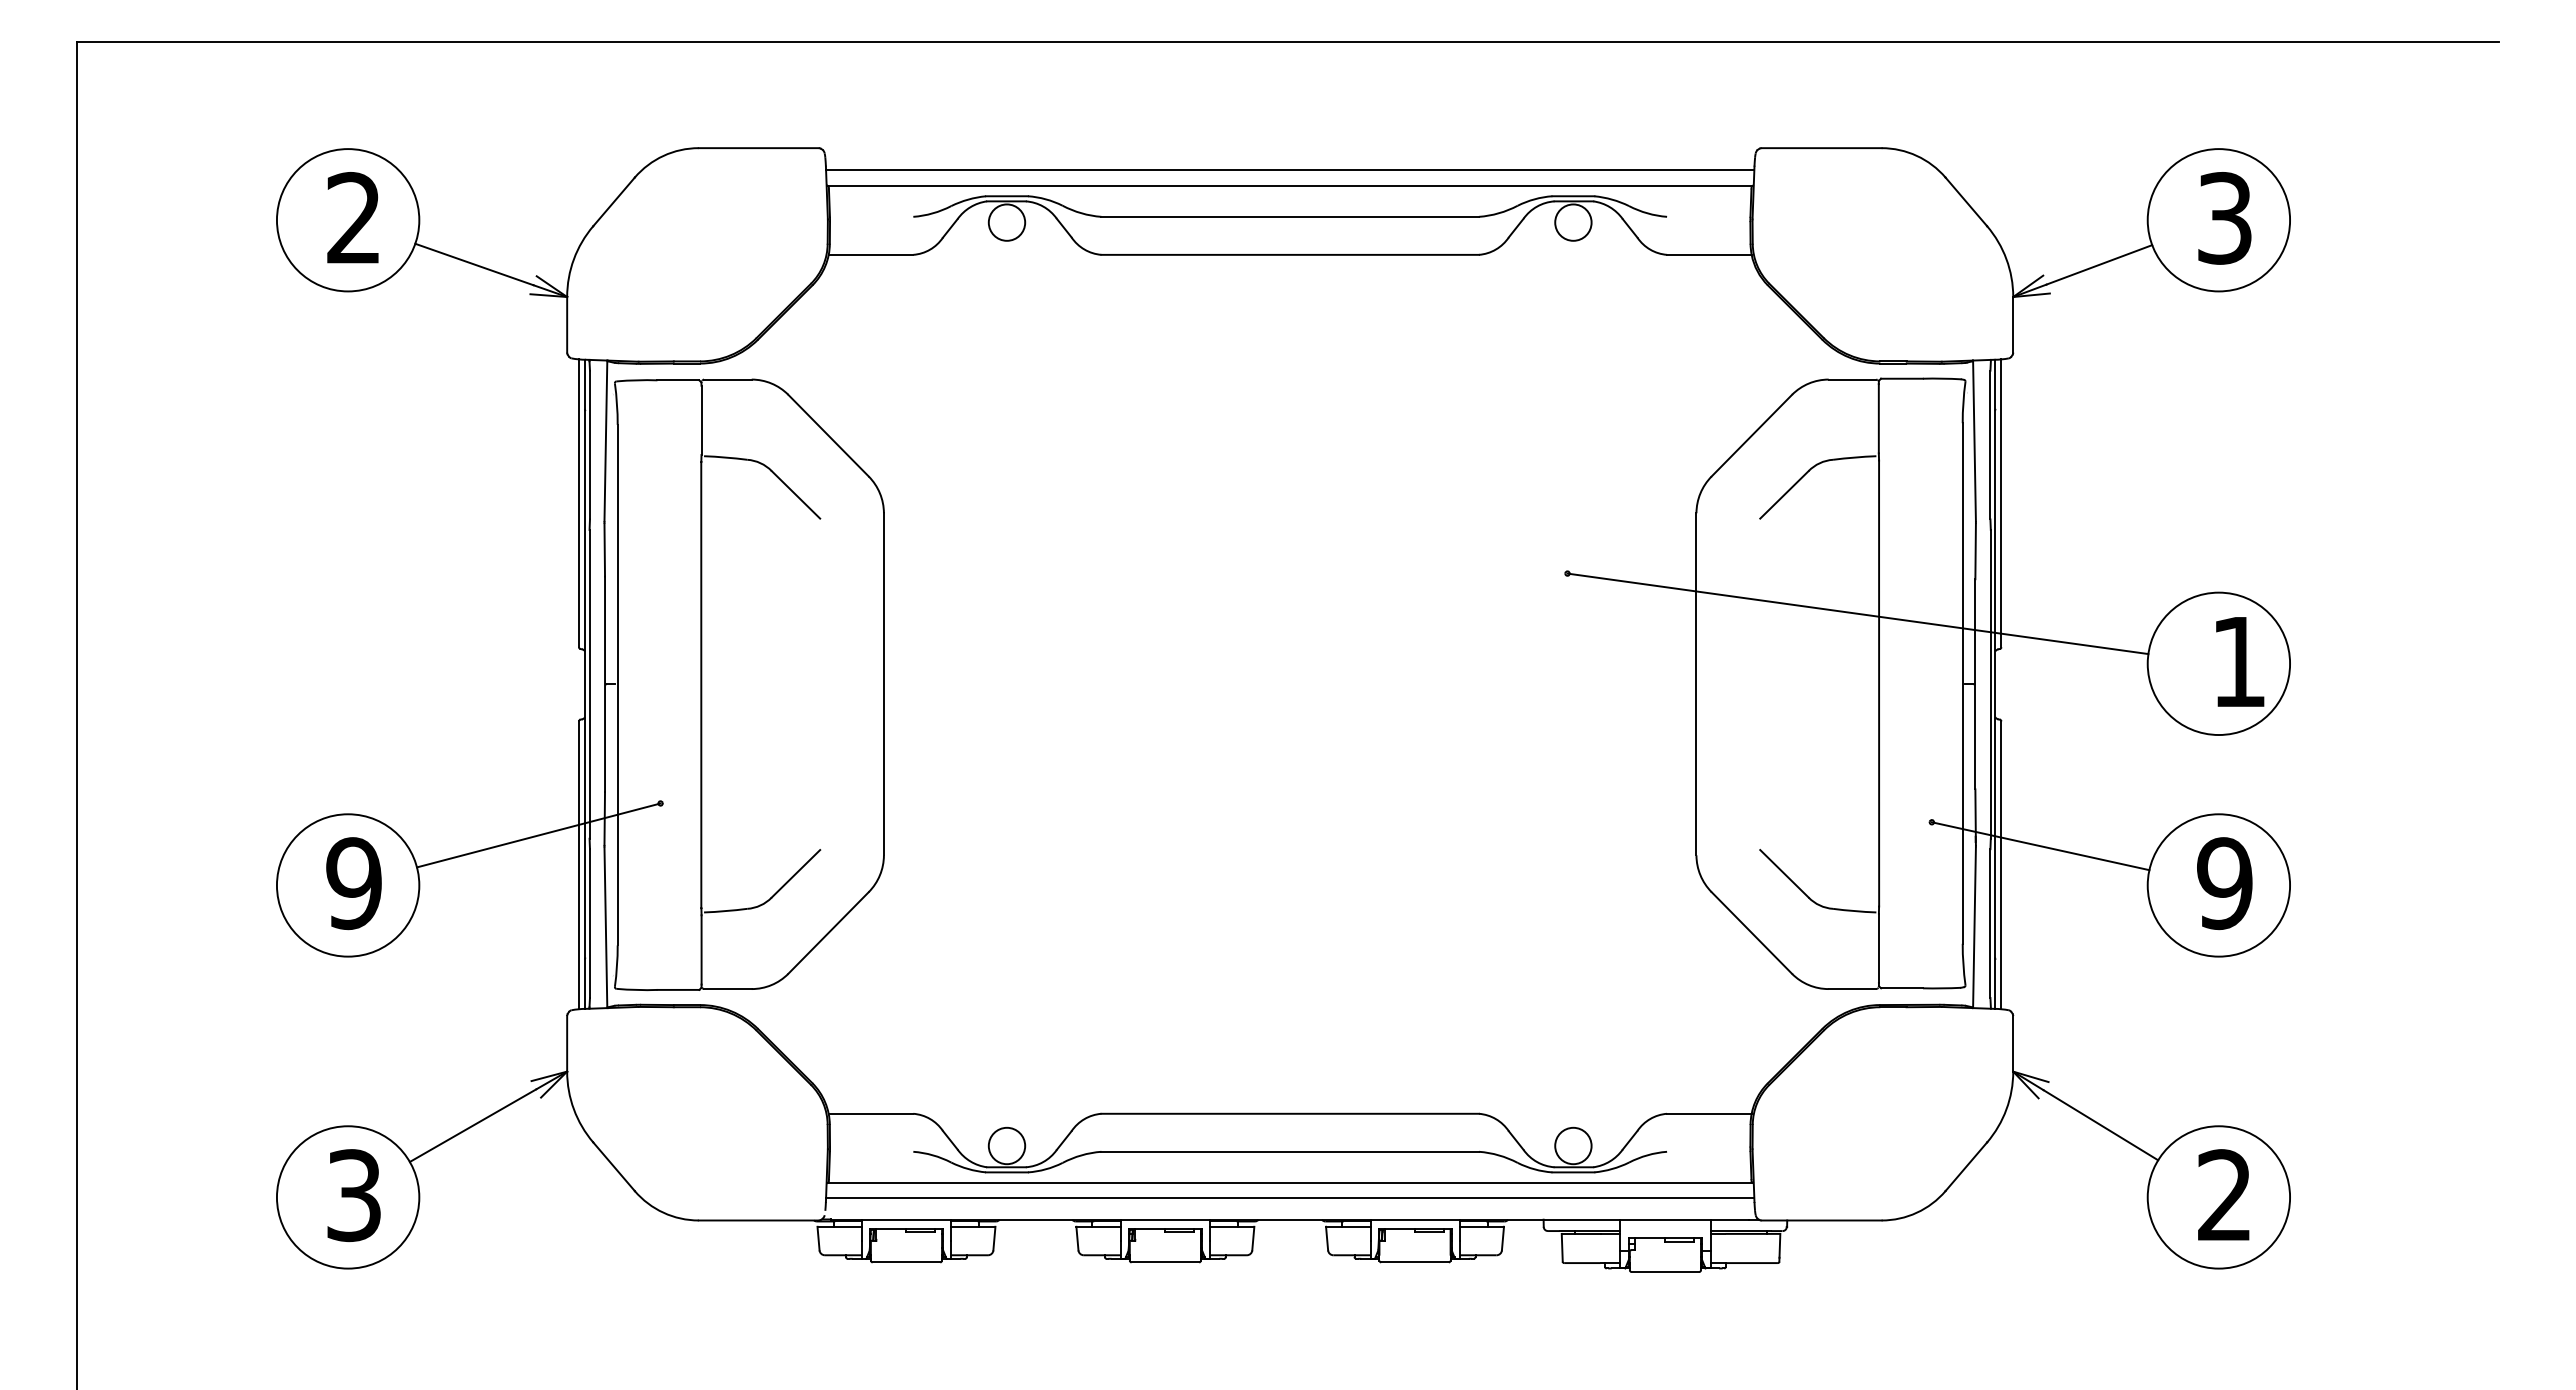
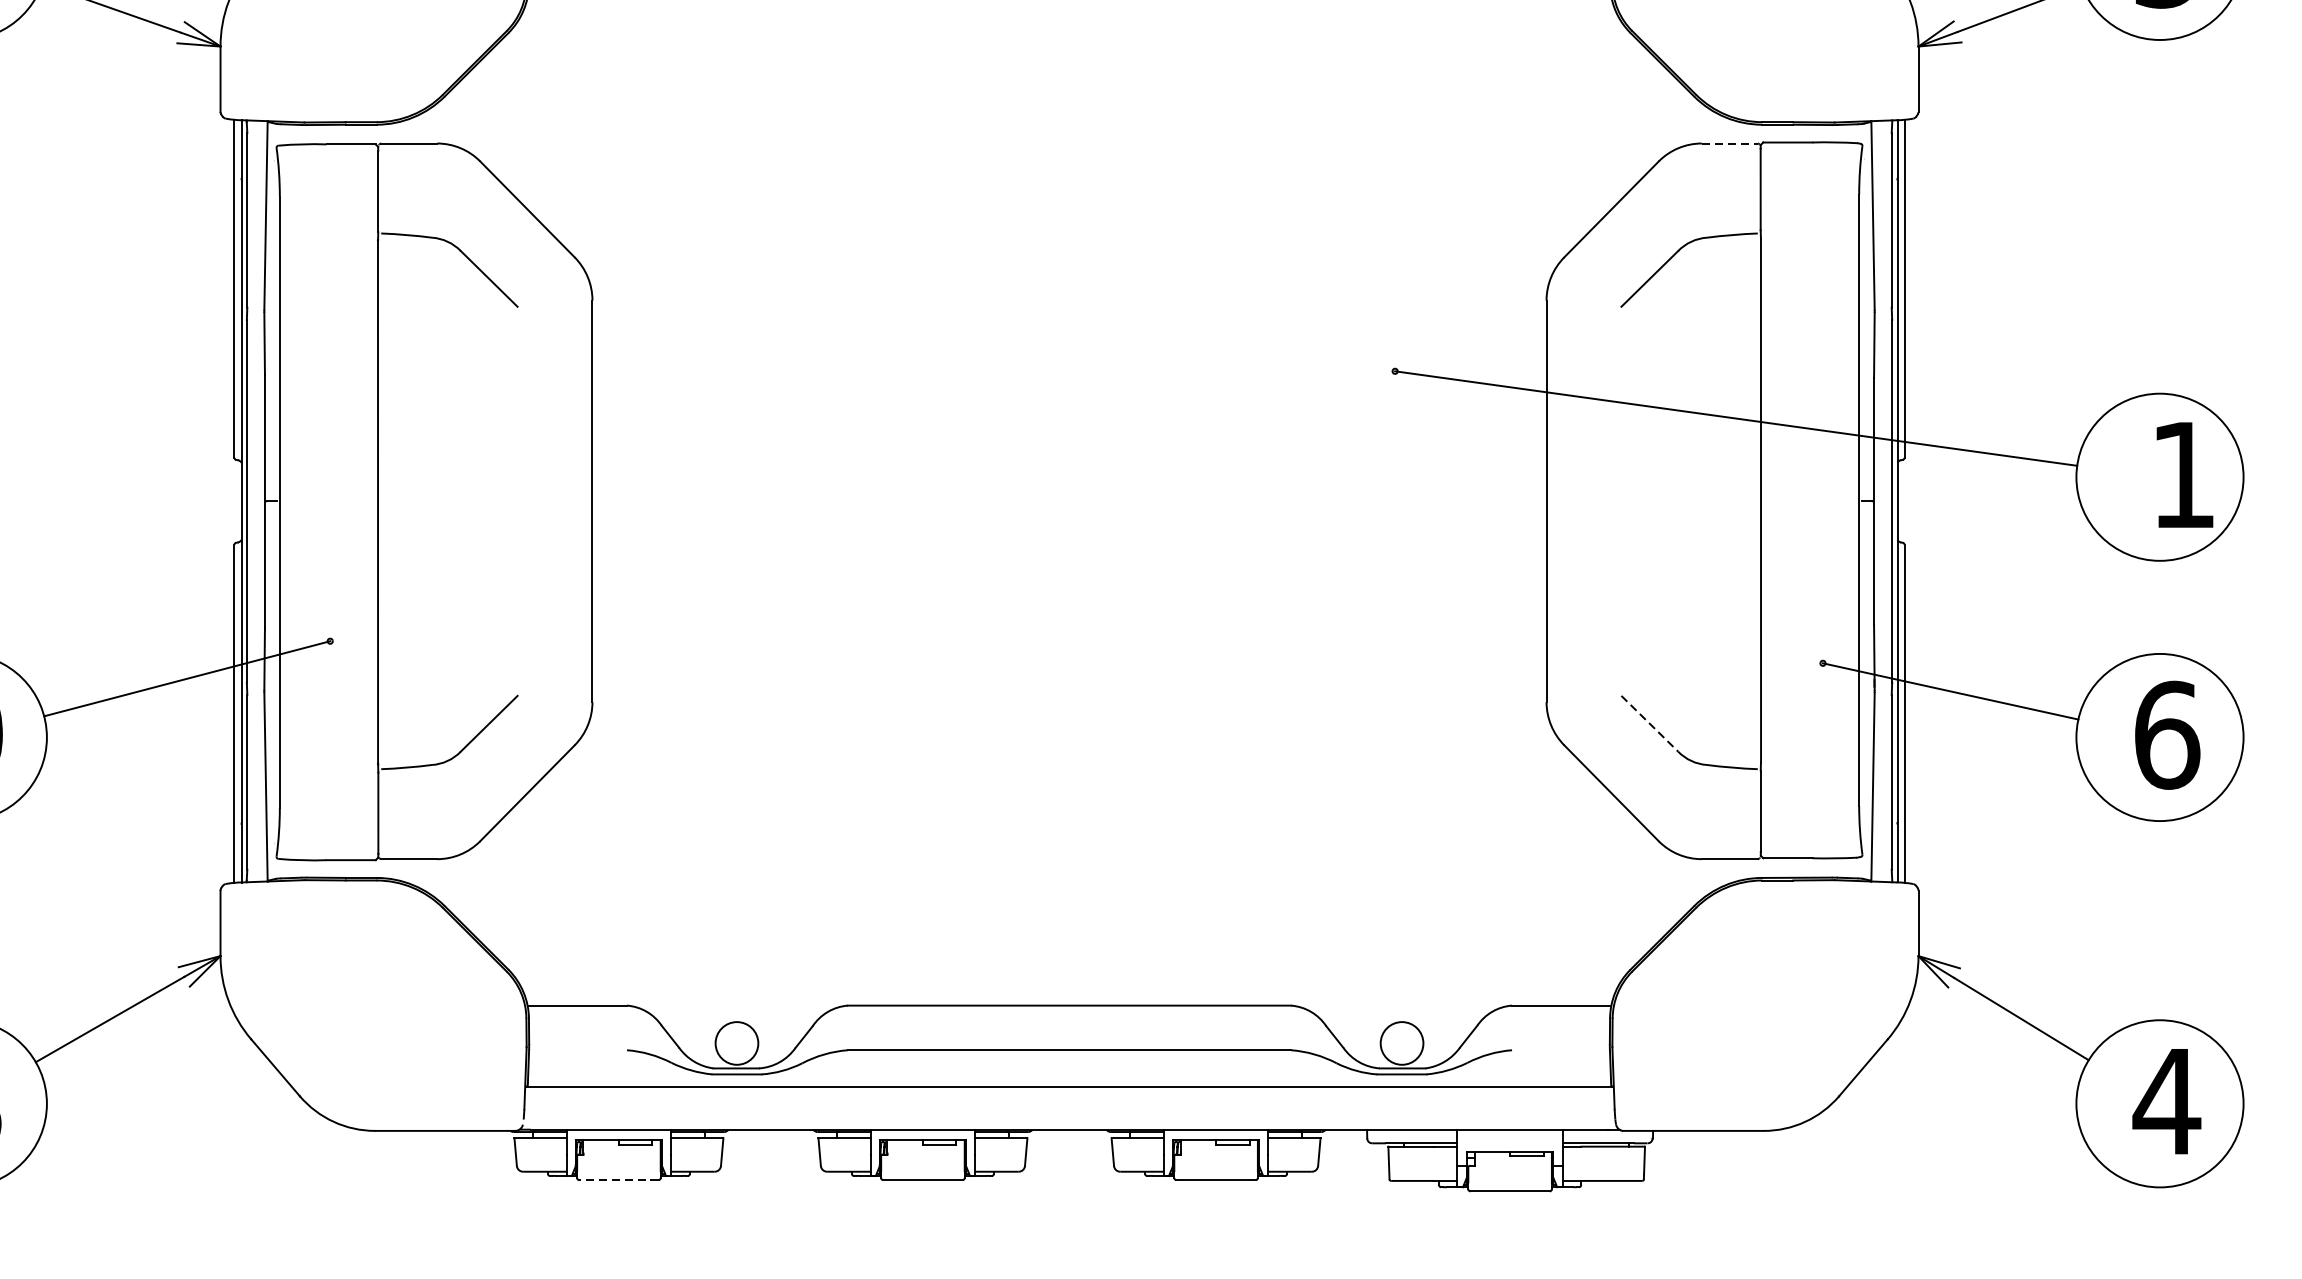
line: (1852, 379) -> (1729, 143), solid -> dashed
line: (1784, 873) -> (1649, 723), solid -> dashed
text: (2225, 883) -> (2167, 735), 9 -> 6
text: (2224, 1194) -> (2166, 1100), 2 -> 4
line: (1290, 1198) -> (1069, 1105), removed
line: (906, 1262) -> (618, 1180), solid -> dashed

